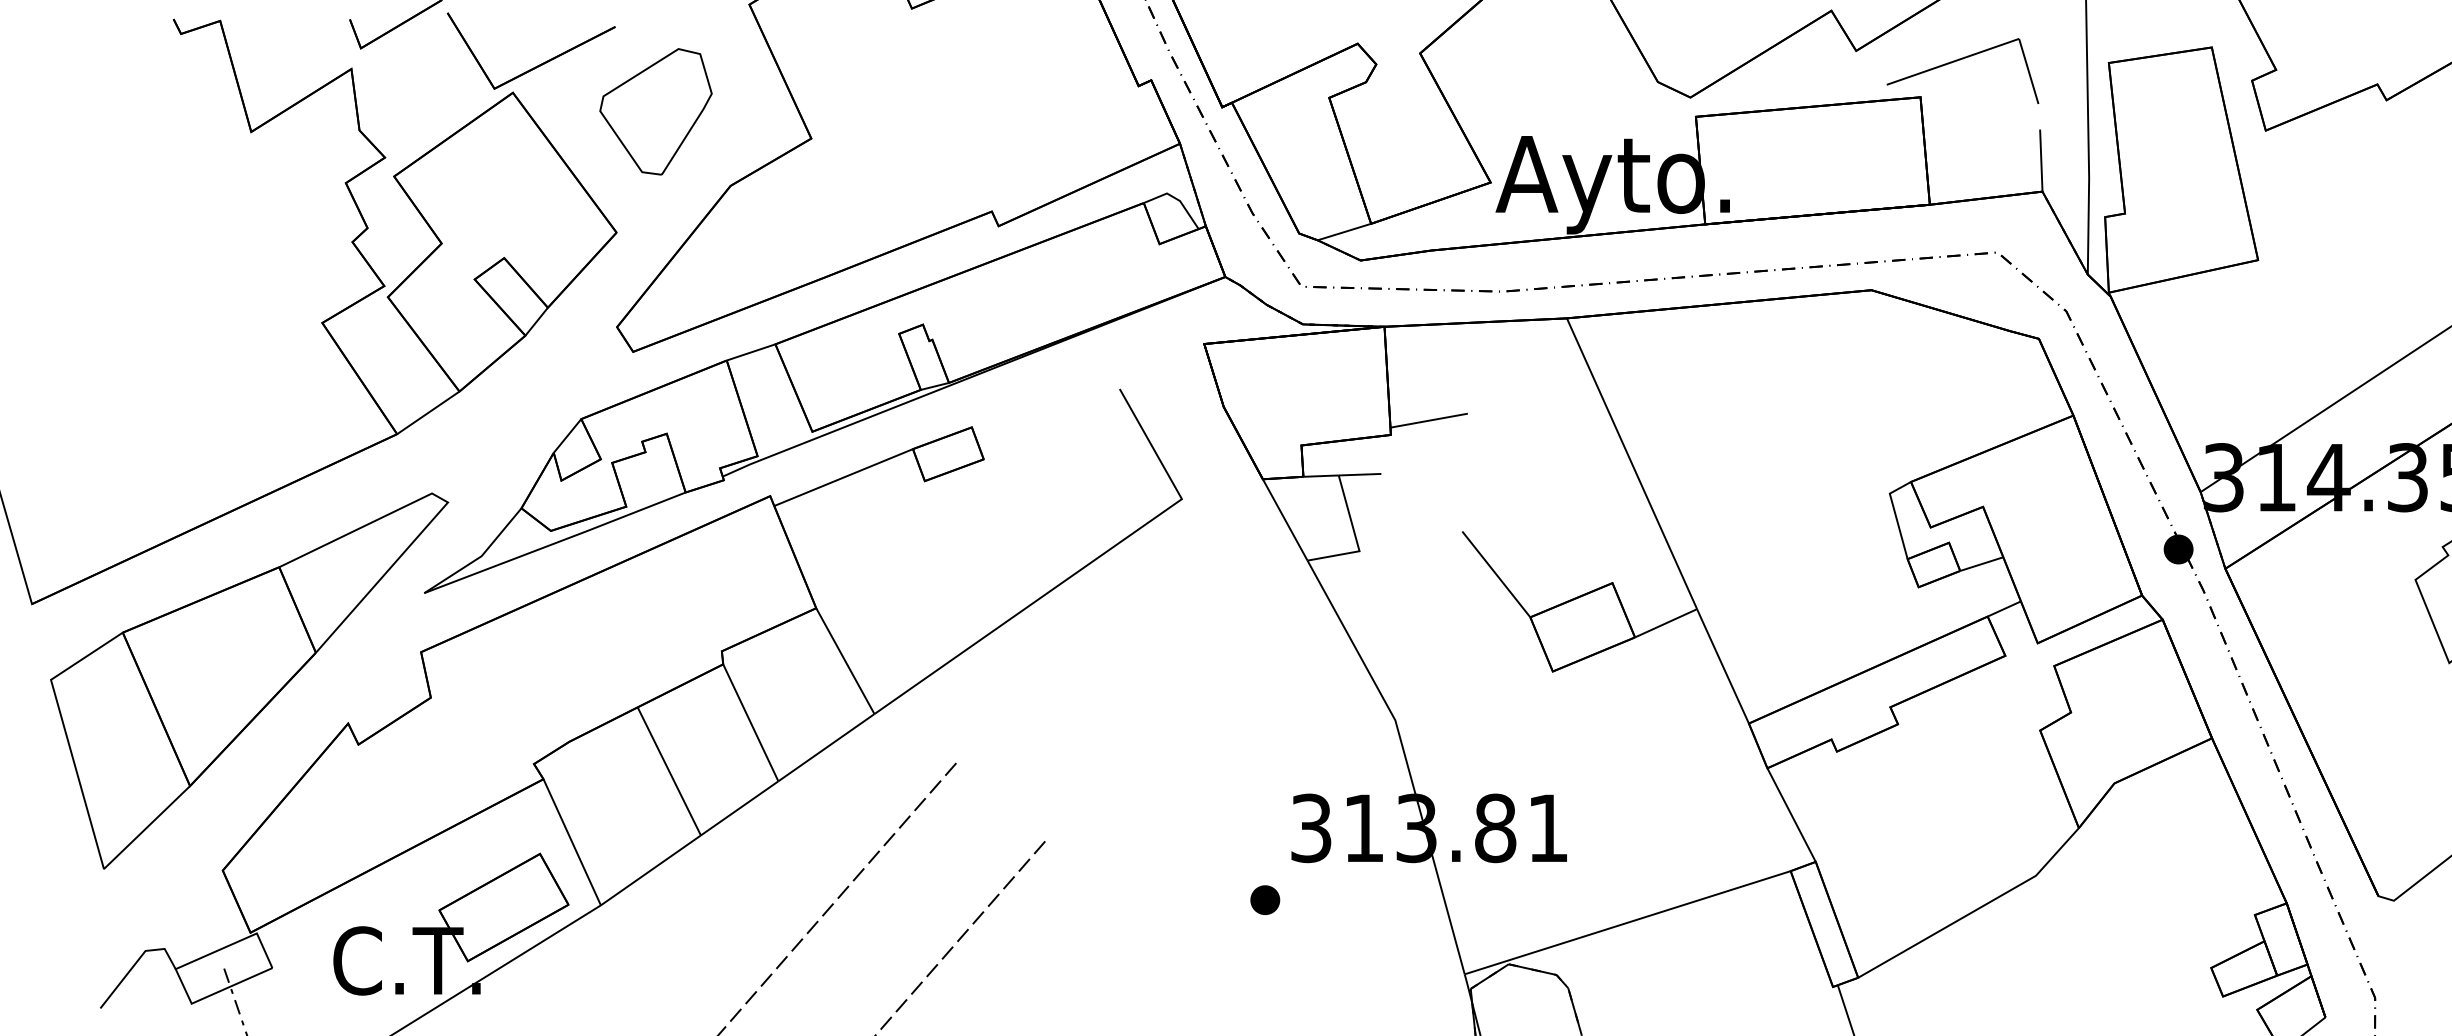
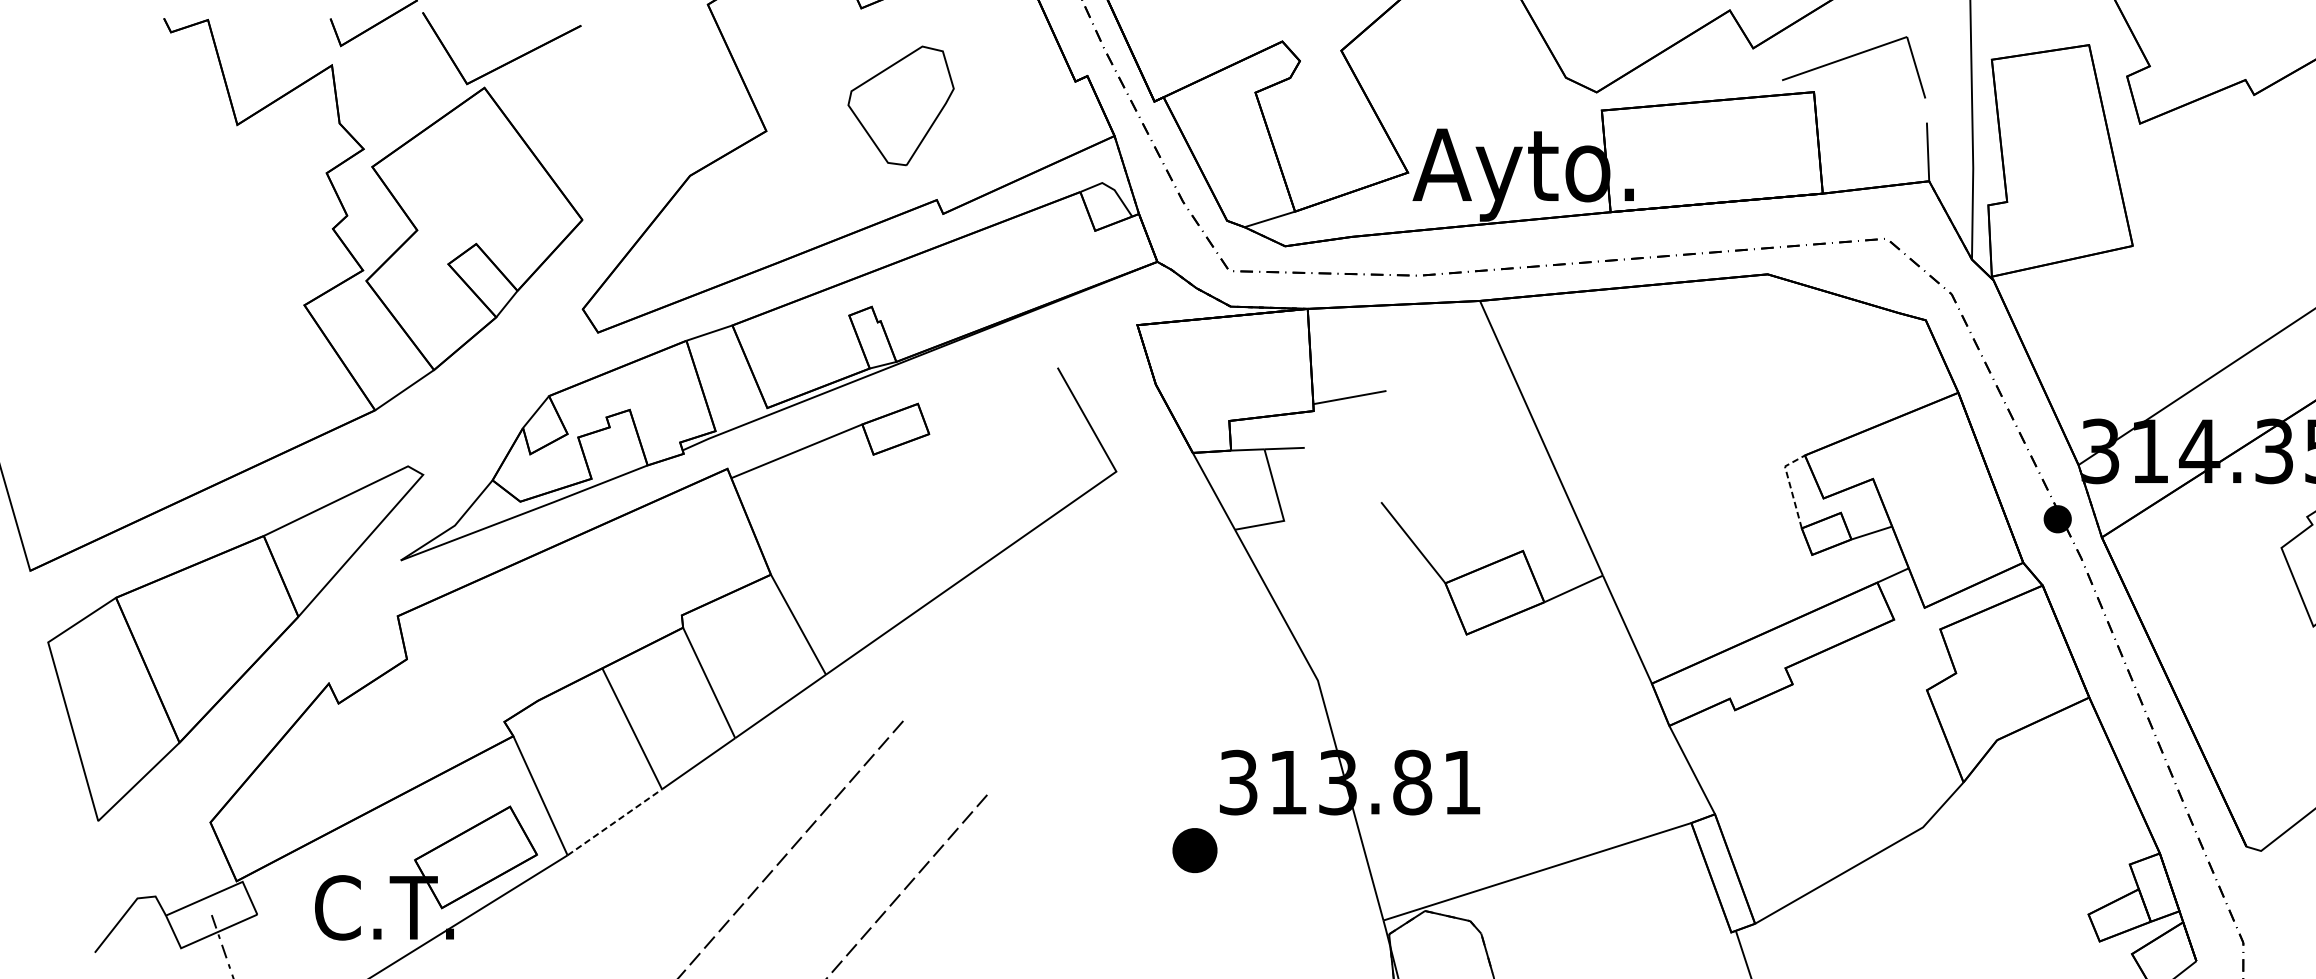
part: (655, 111) -> (900, 105), moved
line: (1895, 513) -> (1790, 485), solid -> dashed
line: (651, 870) -> (615, 822), solid -> dashed
part: (1265, 899) -> (1195, 849), size x1.6

